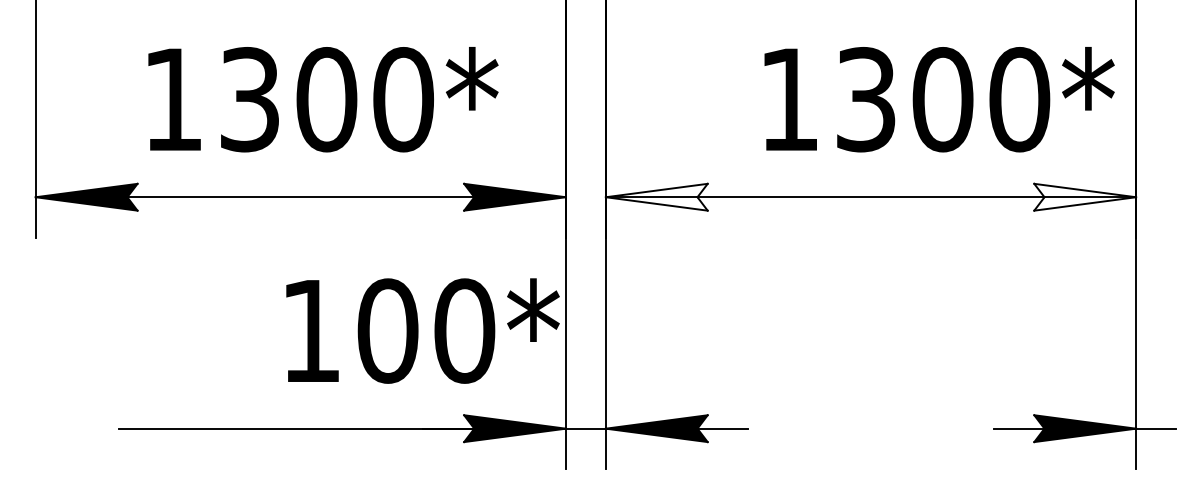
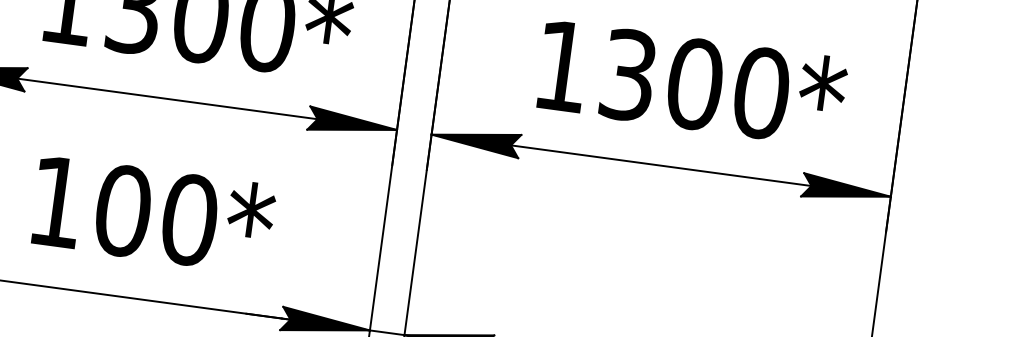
text: (939, 99) -> (692, 83), moved
fill: (656, 196) -> (475, 139), added
fill: (1085, 196) -> (847, 190), added
text: (422, 330) -> (153, 214), moved

